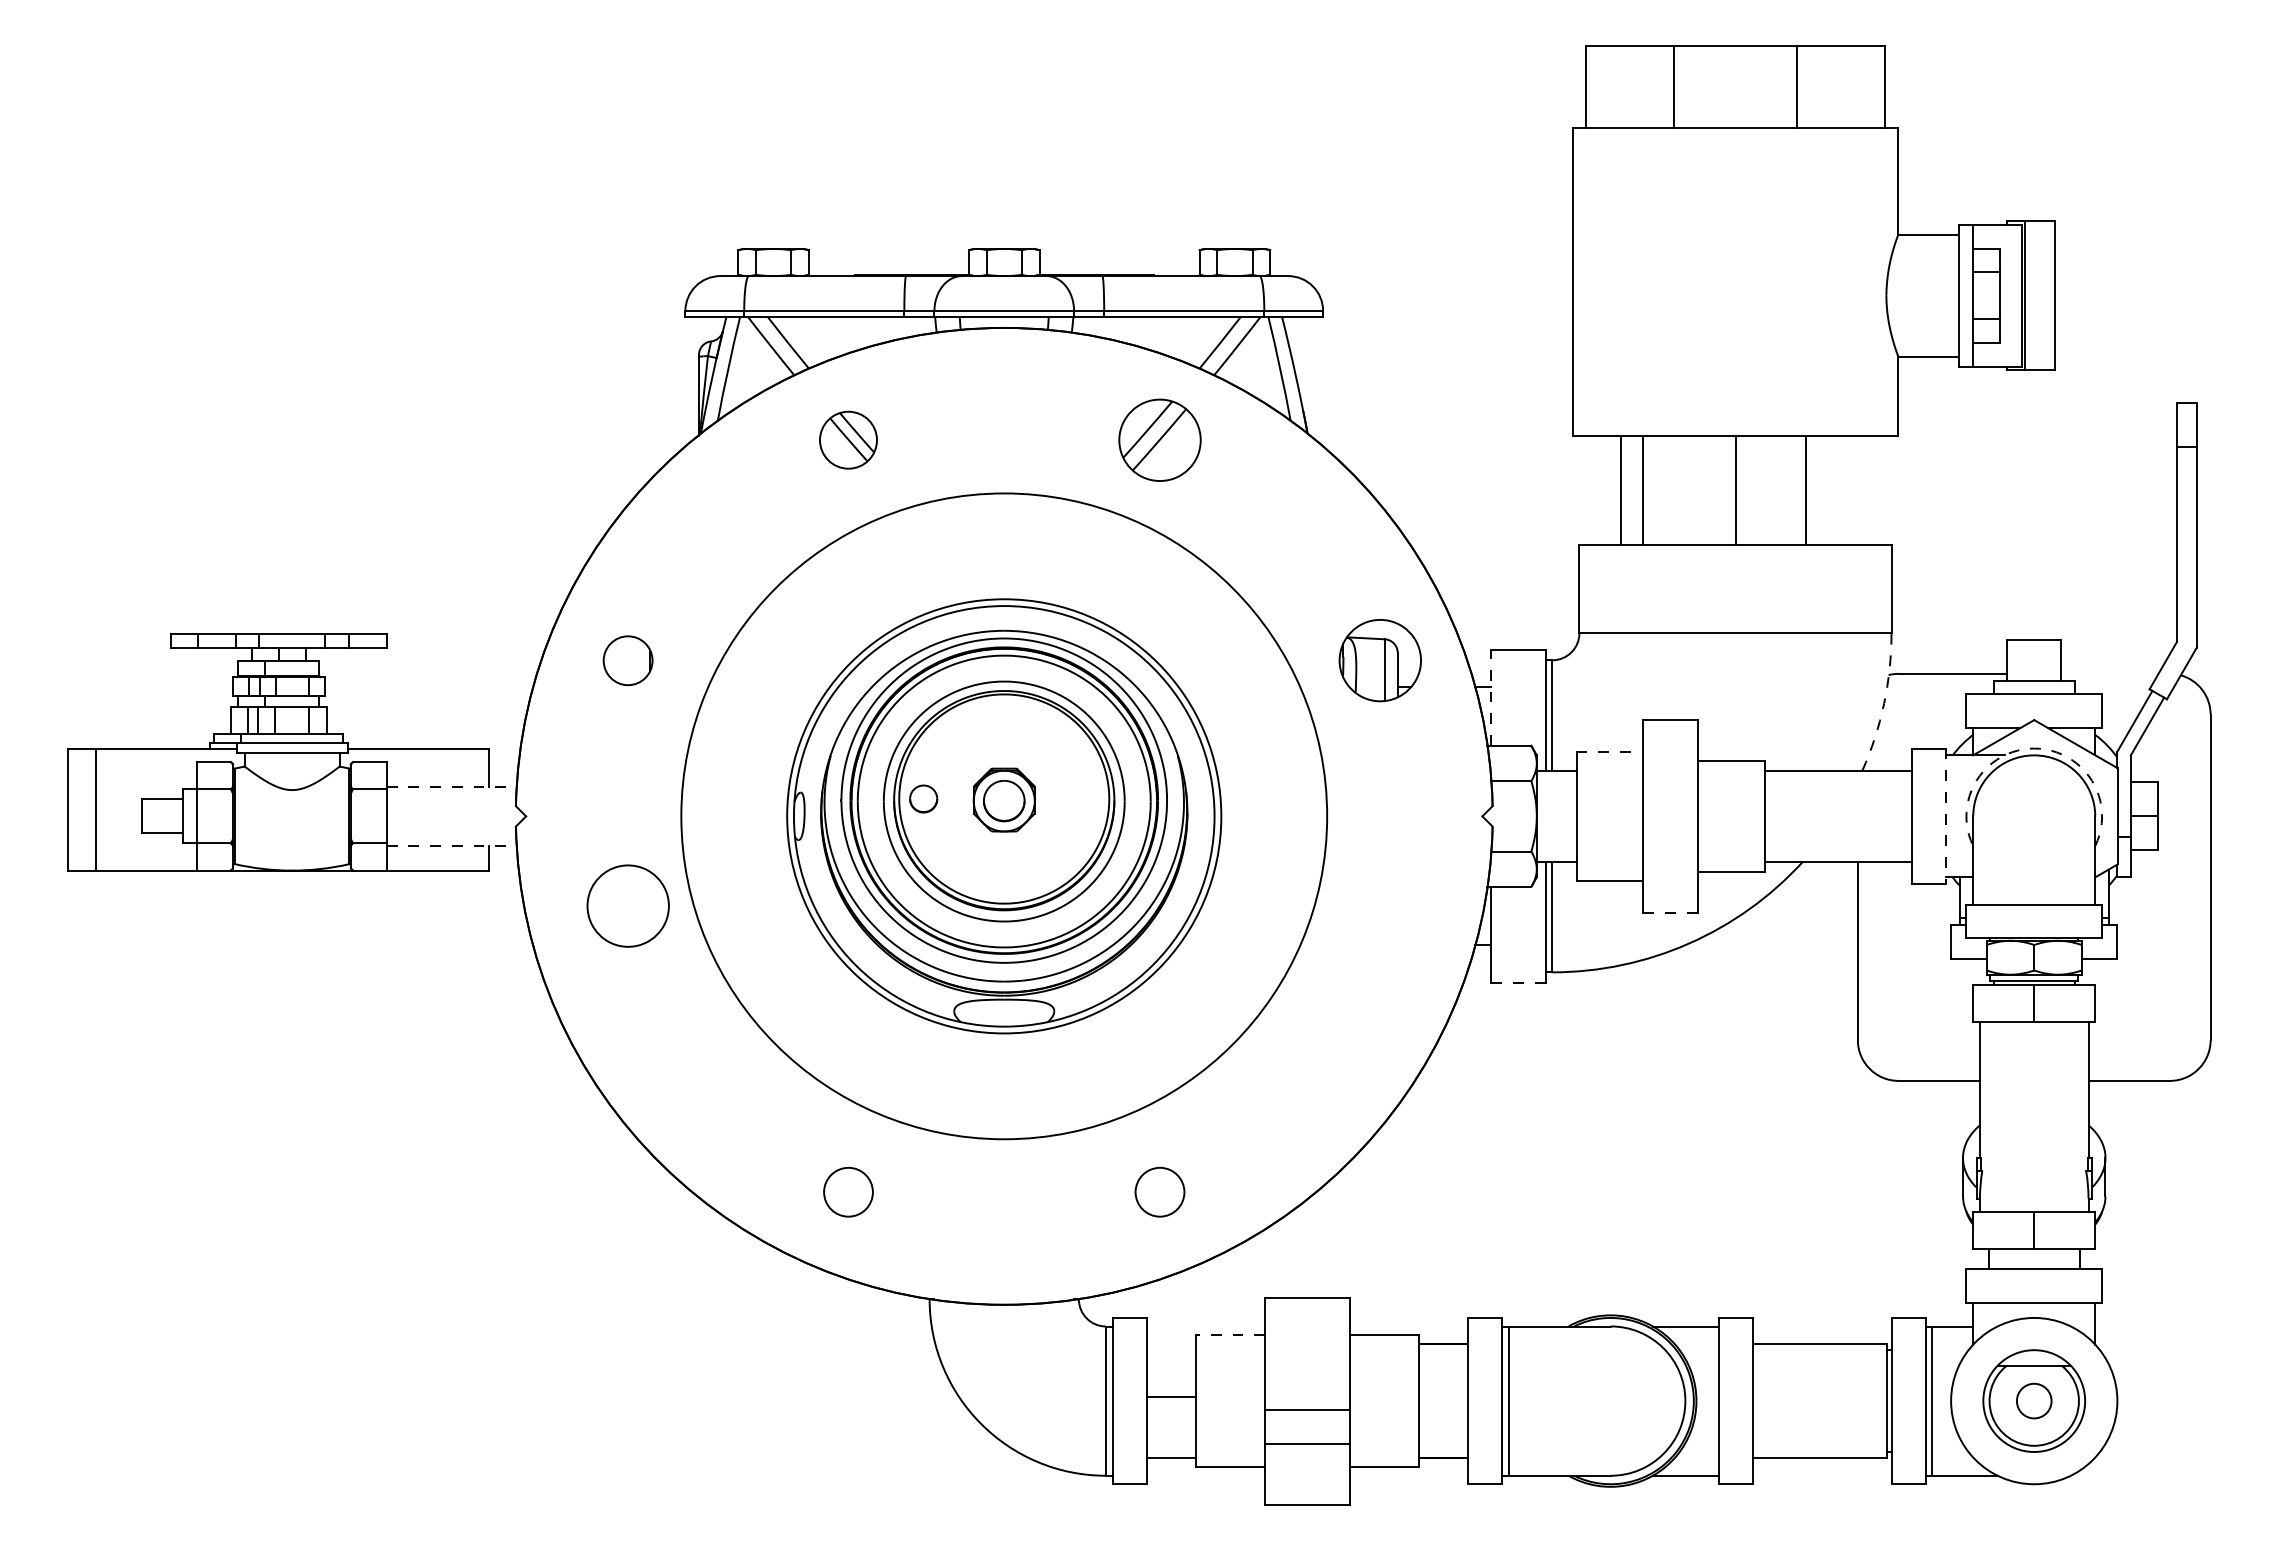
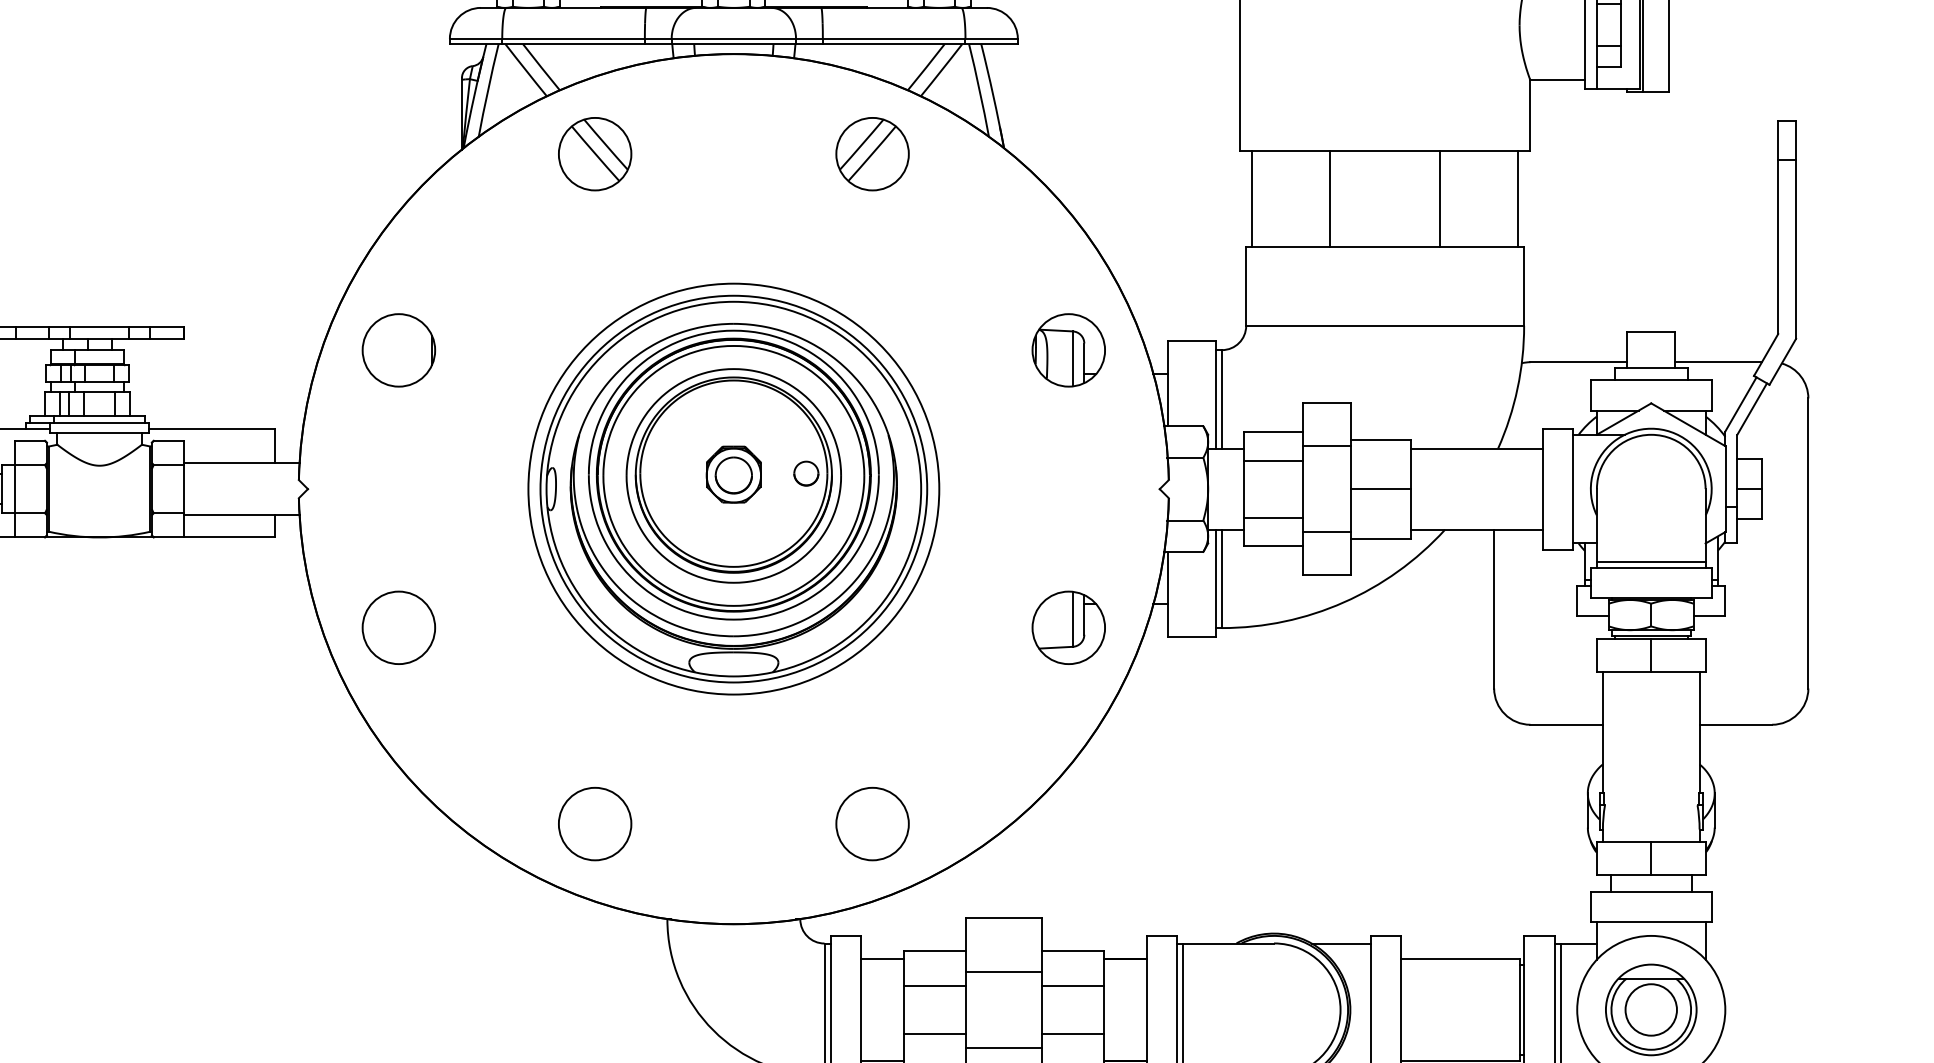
part: (848, 439) -> (595, 153), size x1.43
line: (1620, 490) -> (1329, 198), moved
line: (1643, 490) -> (1252, 198), moved
line: (1736, 490) -> (1440, 198), moved
line: (1805, 490) -> (1517, 198), moved
part: (627, 660) -> (398, 350), size x1.67
line: (2109, 673) -> (1718, 361), added
line: (1491, 698) -> (1167, 384), dashed -> solid
arc: (1884, 703) -> (1517, 388), dashed -> solid
arc: (2034, 748) -> (1651, 428), dashed -> solid
line: (1610, 752) -> (1273, 432), dashed -> solid
line: (1670, 768) -> (1327, 446), added
line: (1609, 784) -> (1272, 460), added
line: (452, 787) -> (242, 463), dashed -> solid
part: (923, 798) -> (806, 473), moved
circle: (1003, 816) -> (733, 489), size x0.71
line: (1730, 816) -> (1380, 489), added
line: (1946, 816) -> (1573, 489), dashed -> solid
line: (452, 845) -> (242, 515), dashed -> solid
line: (1609, 848) -> (1272, 517), added
line: (1670, 864) -> (1327, 532), added
line: (2034, 897) -> (1651, 561), added
circle: (627, 905) -> (398, 627), moved
line: (1671, 912) -> (1328, 574), dashed -> solid
part: (1379, 971) -> (1068, 627), added
line: (1517, 982) -> (1191, 637), dashed -> solid
circle: (848, 1191) -> (595, 823), size x1.67
circle: (1159, 1191) -> (872, 823), size x1.67
line: (1230, 1335) -> (935, 951), dashed -> solid
line: (1230, 1373) -> (935, 985), added
line: (1384, 1373) -> (1072, 985), added
line: (1170, 1397) -> (881, 959), moved
circle: (2034, 1400) -> (1651, 1009), size x1.67
line: (1307, 1410) -> (1003, 972), moved
line: (1230, 1428) -> (935, 1034), added
line: (1384, 1428) -> (1072, 1034), added

